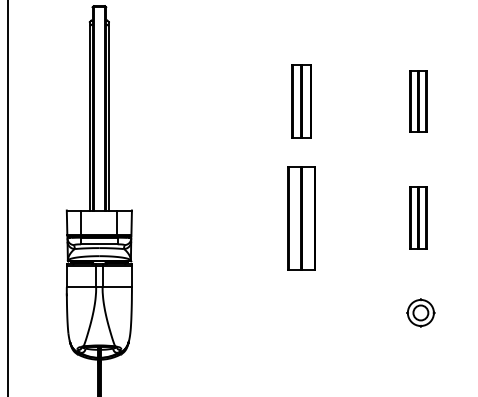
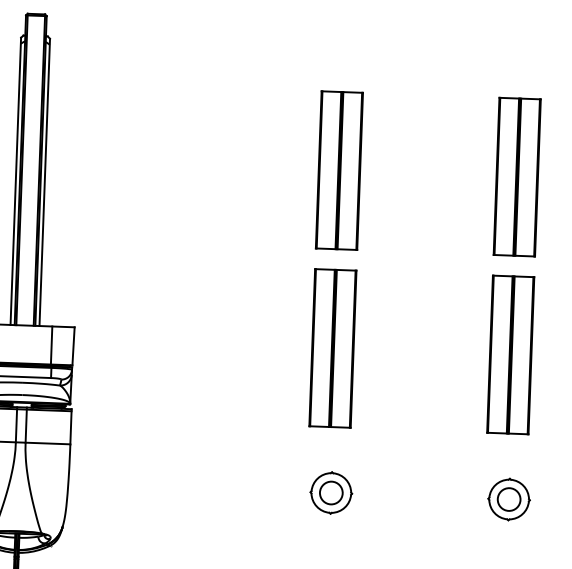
part: (301, 101) -> (339, 170), size x1.43
part: (418, 101) -> (517, 177), size x1.67
part: (418, 218) -> (510, 355), size x1.67
part: (303, 312) -> (330, 492), added

